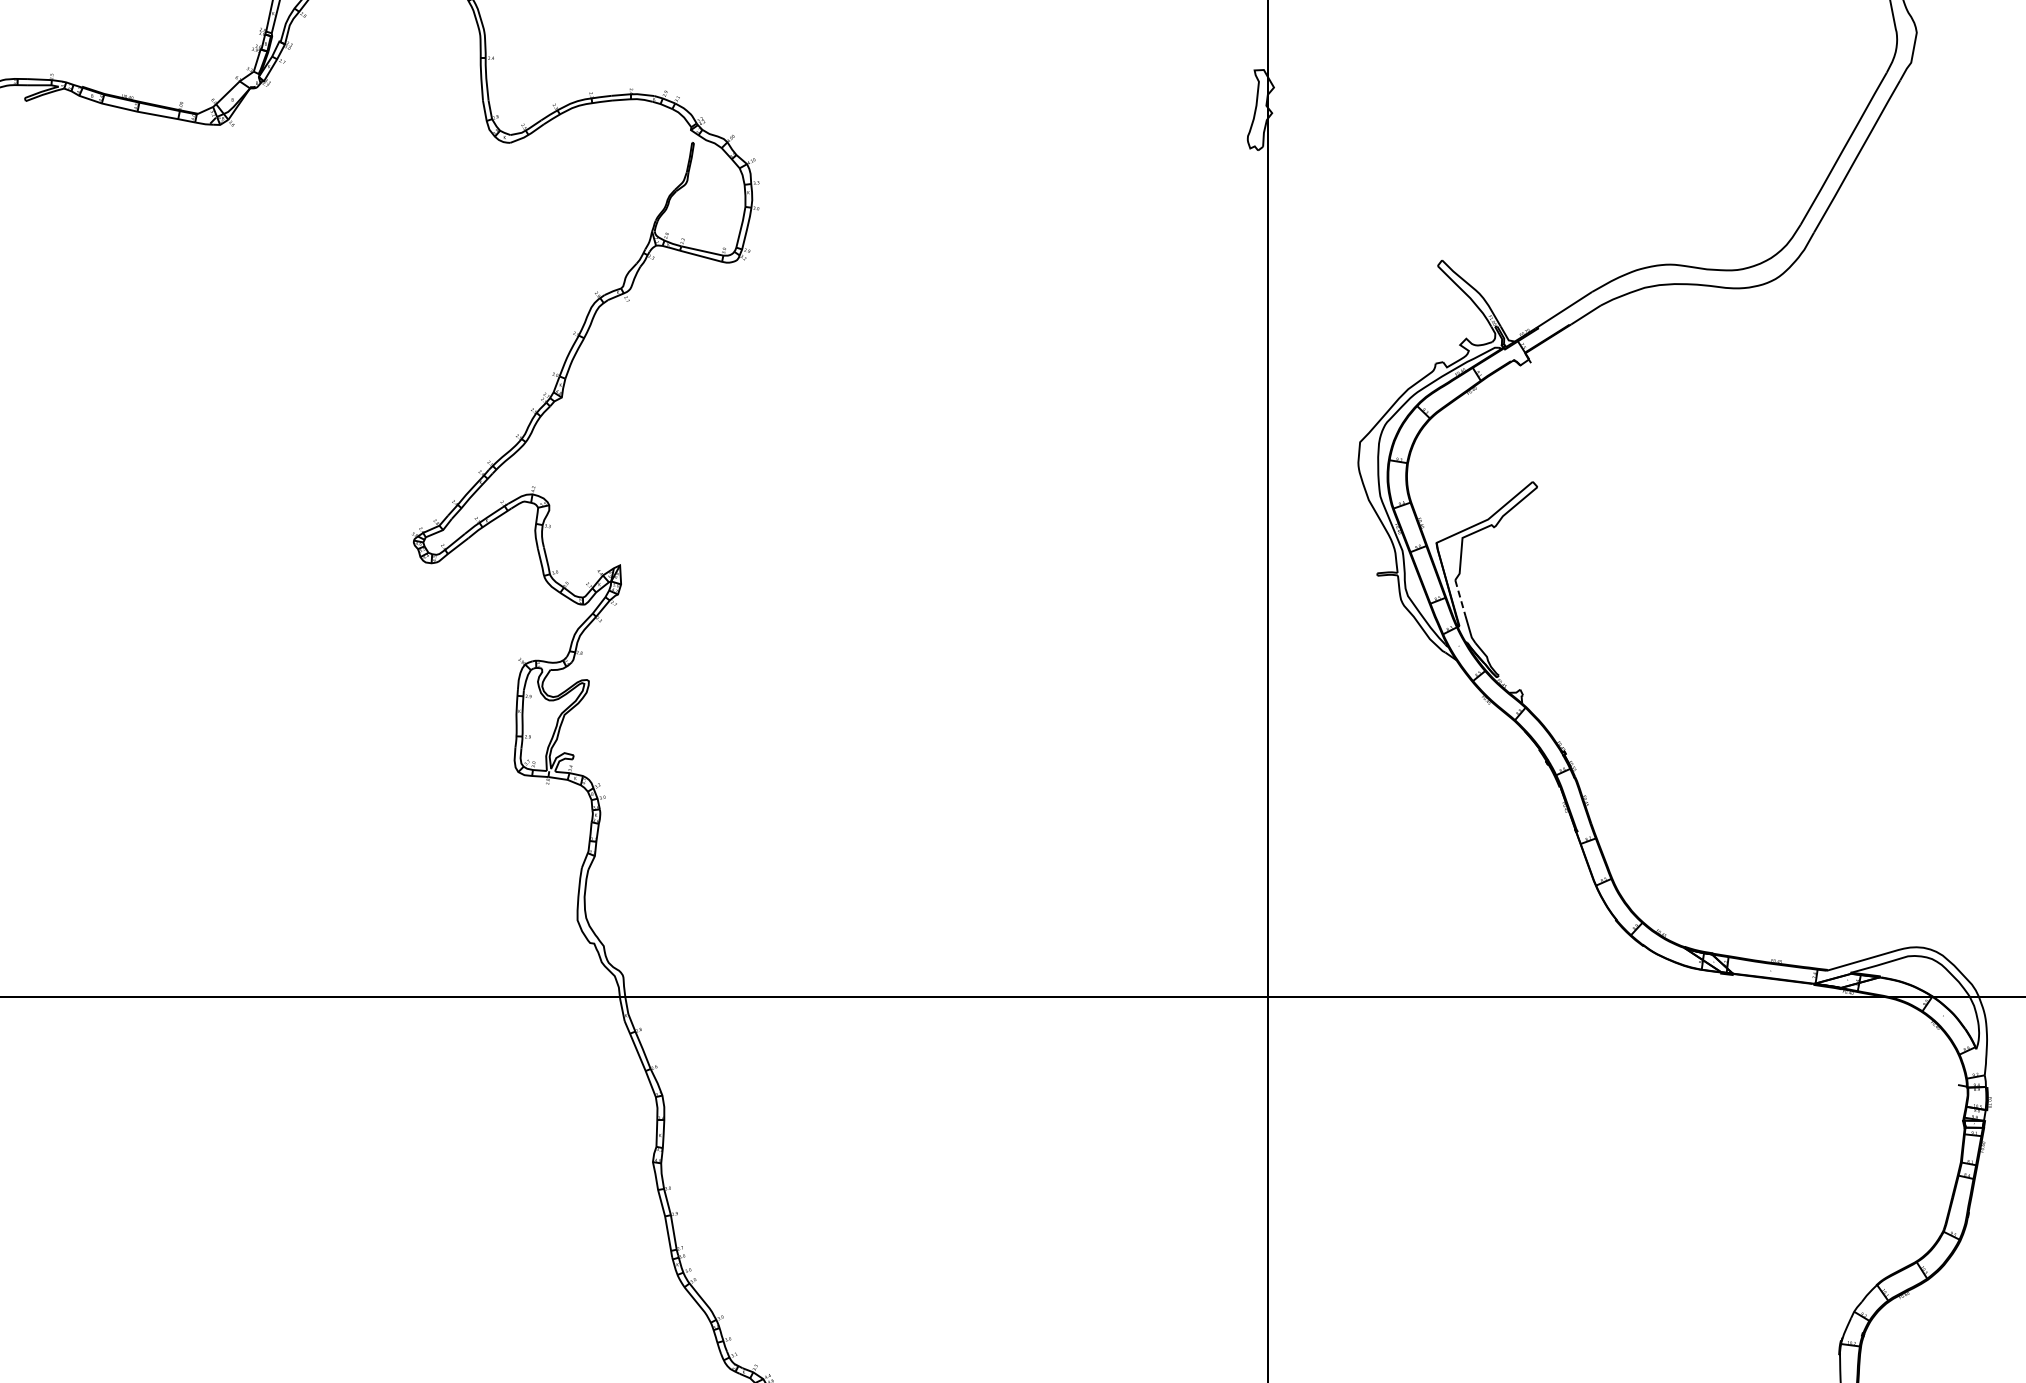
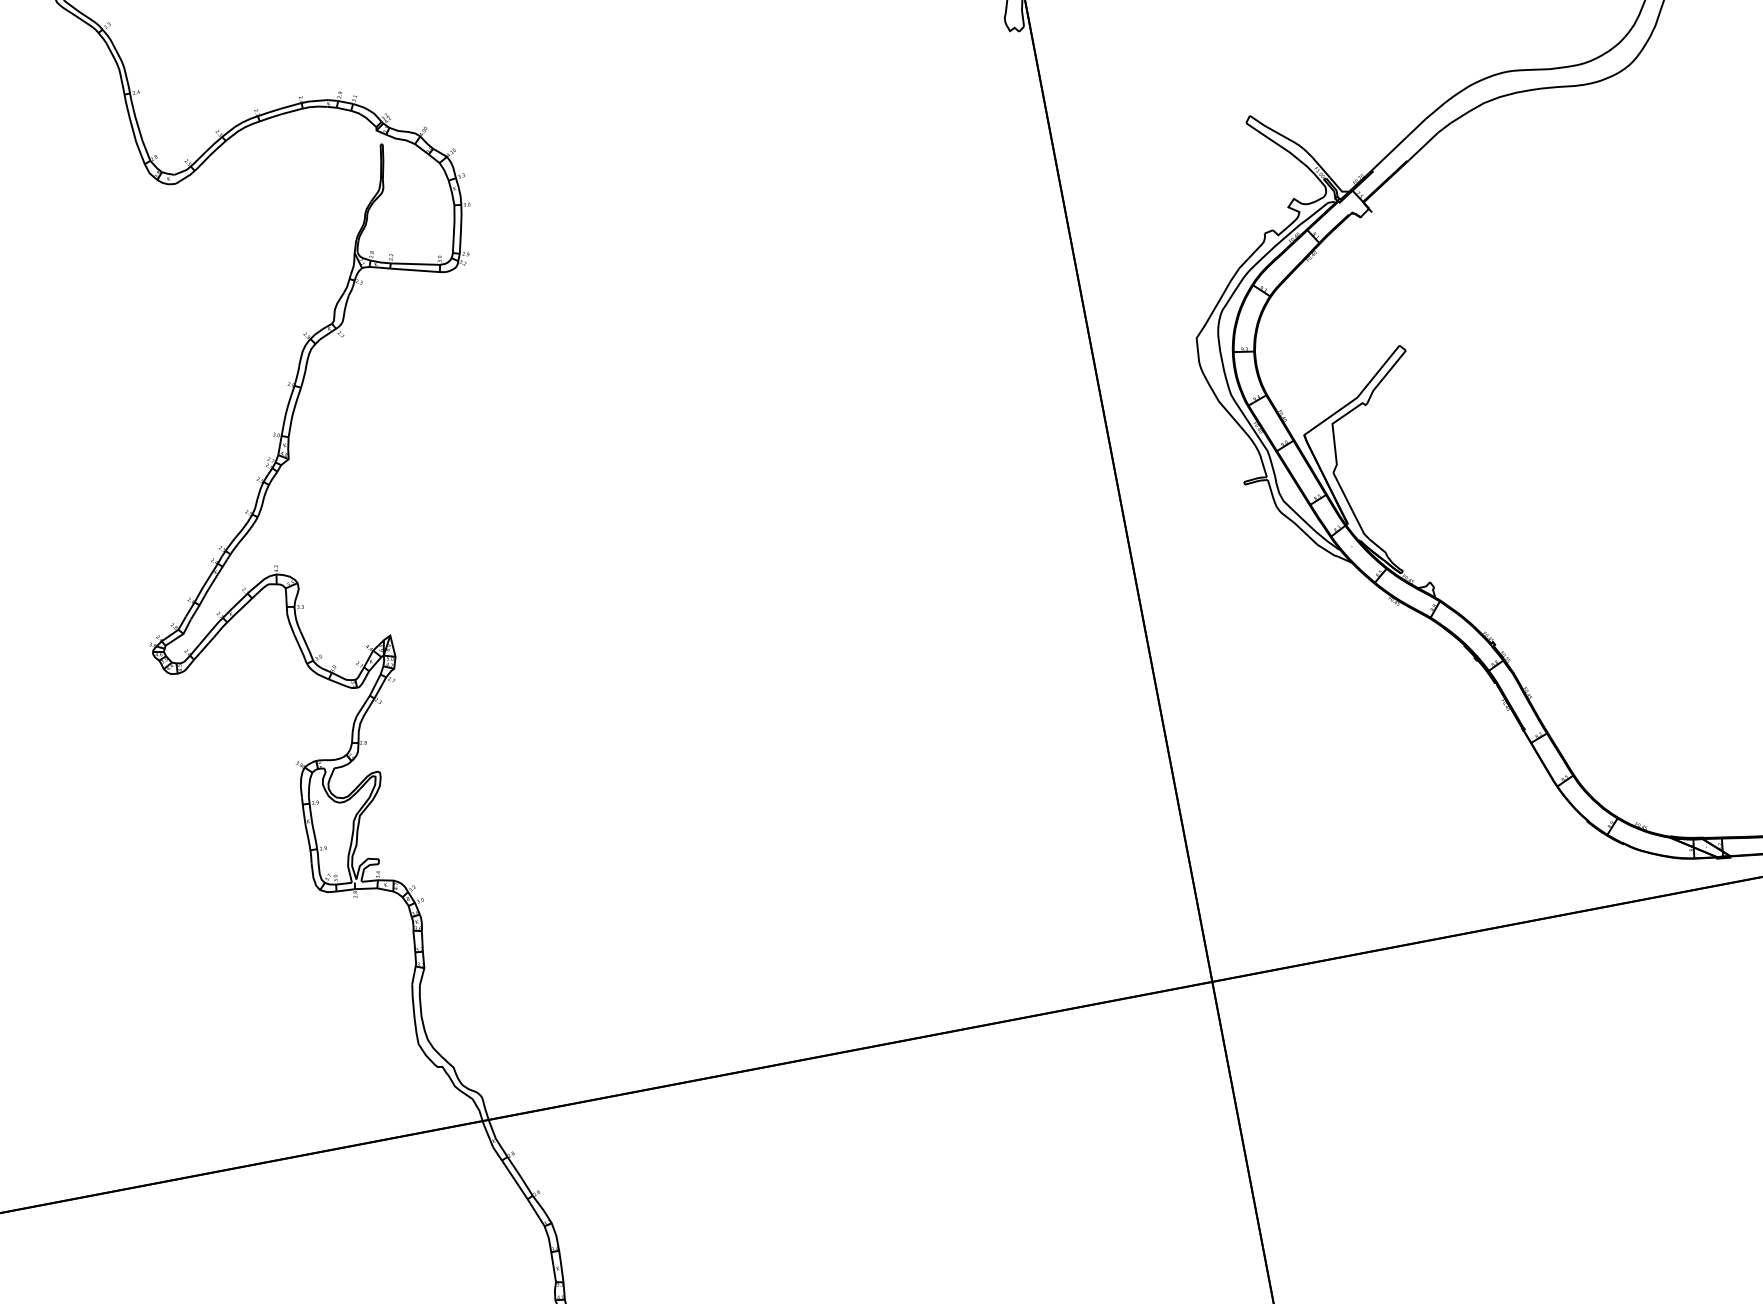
line: (1460, 598) -> (1343, 492), dashed -> solid

